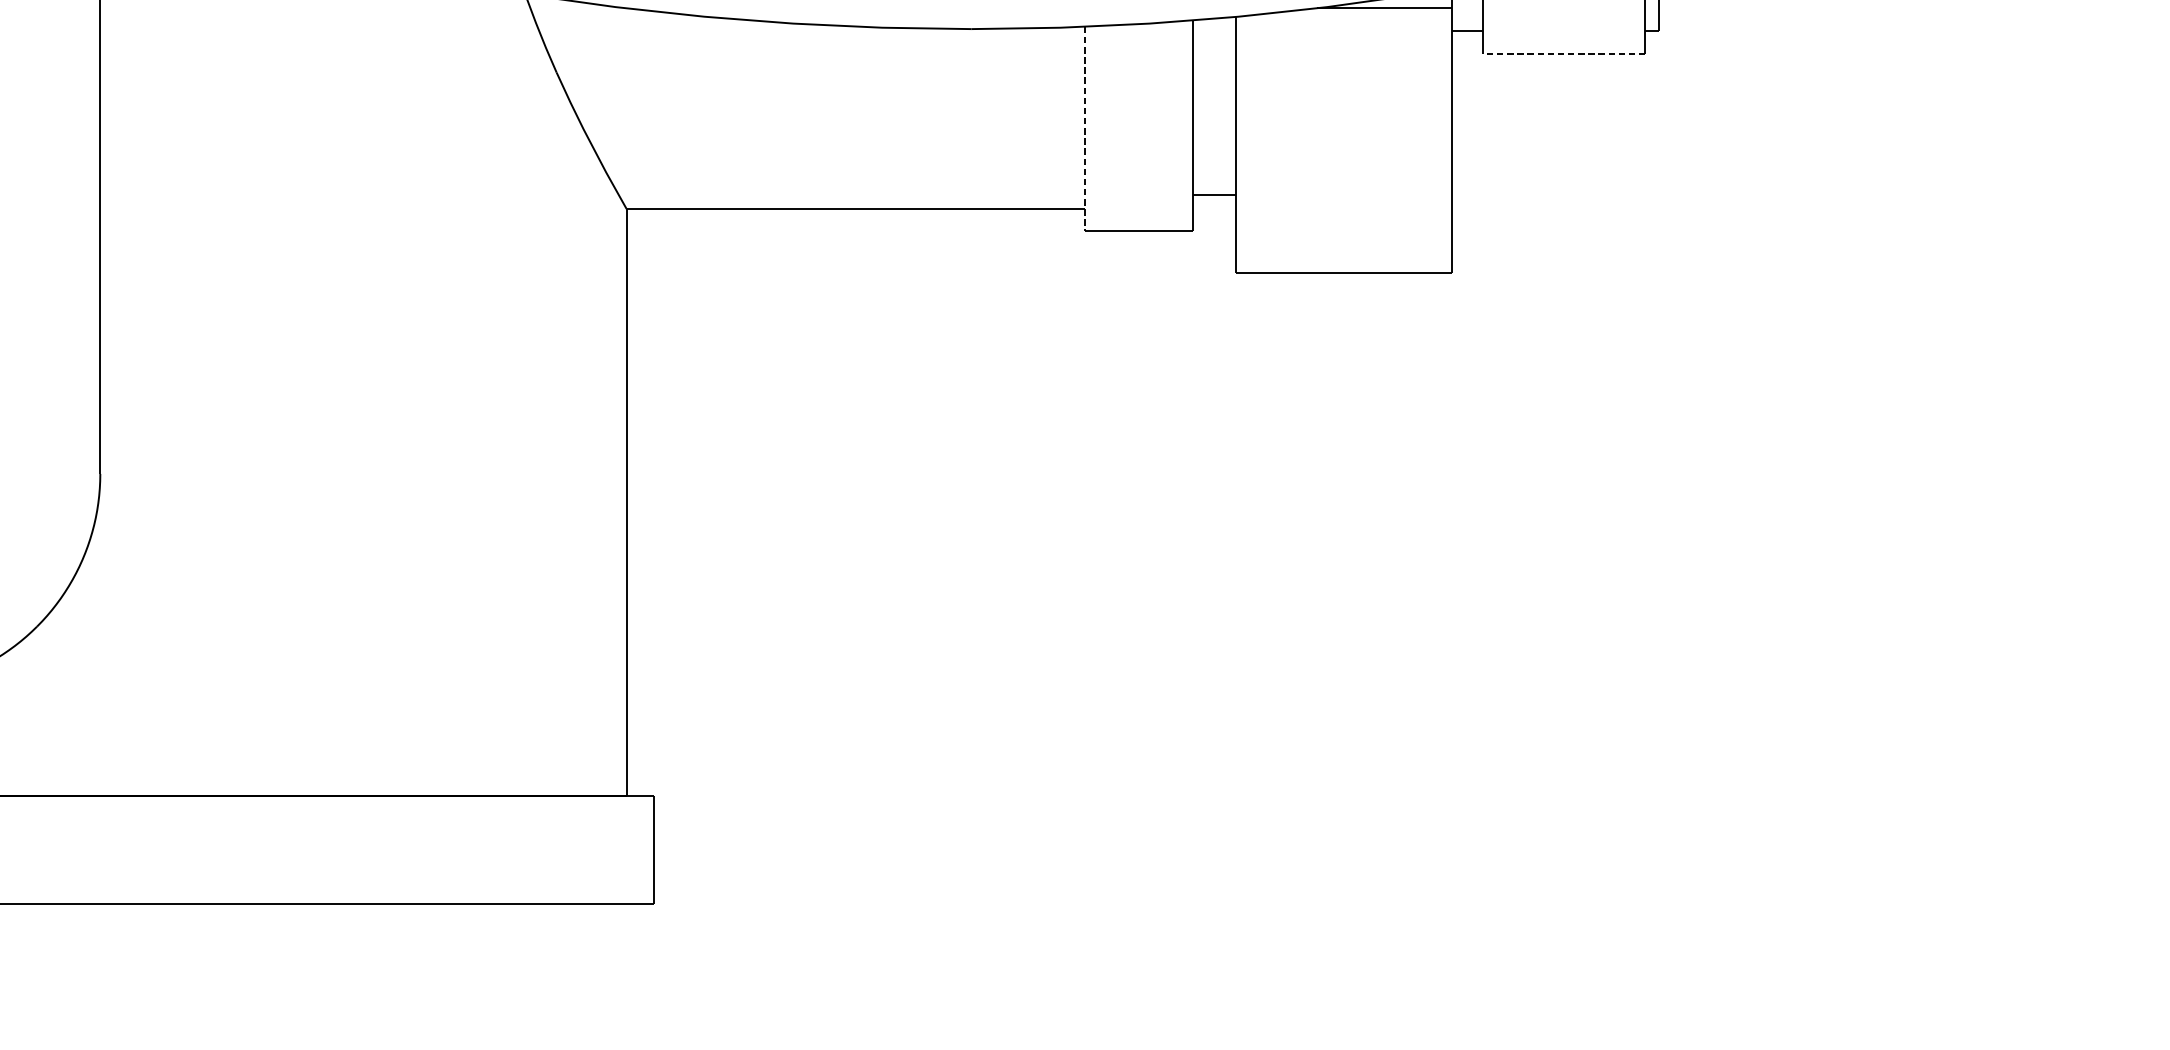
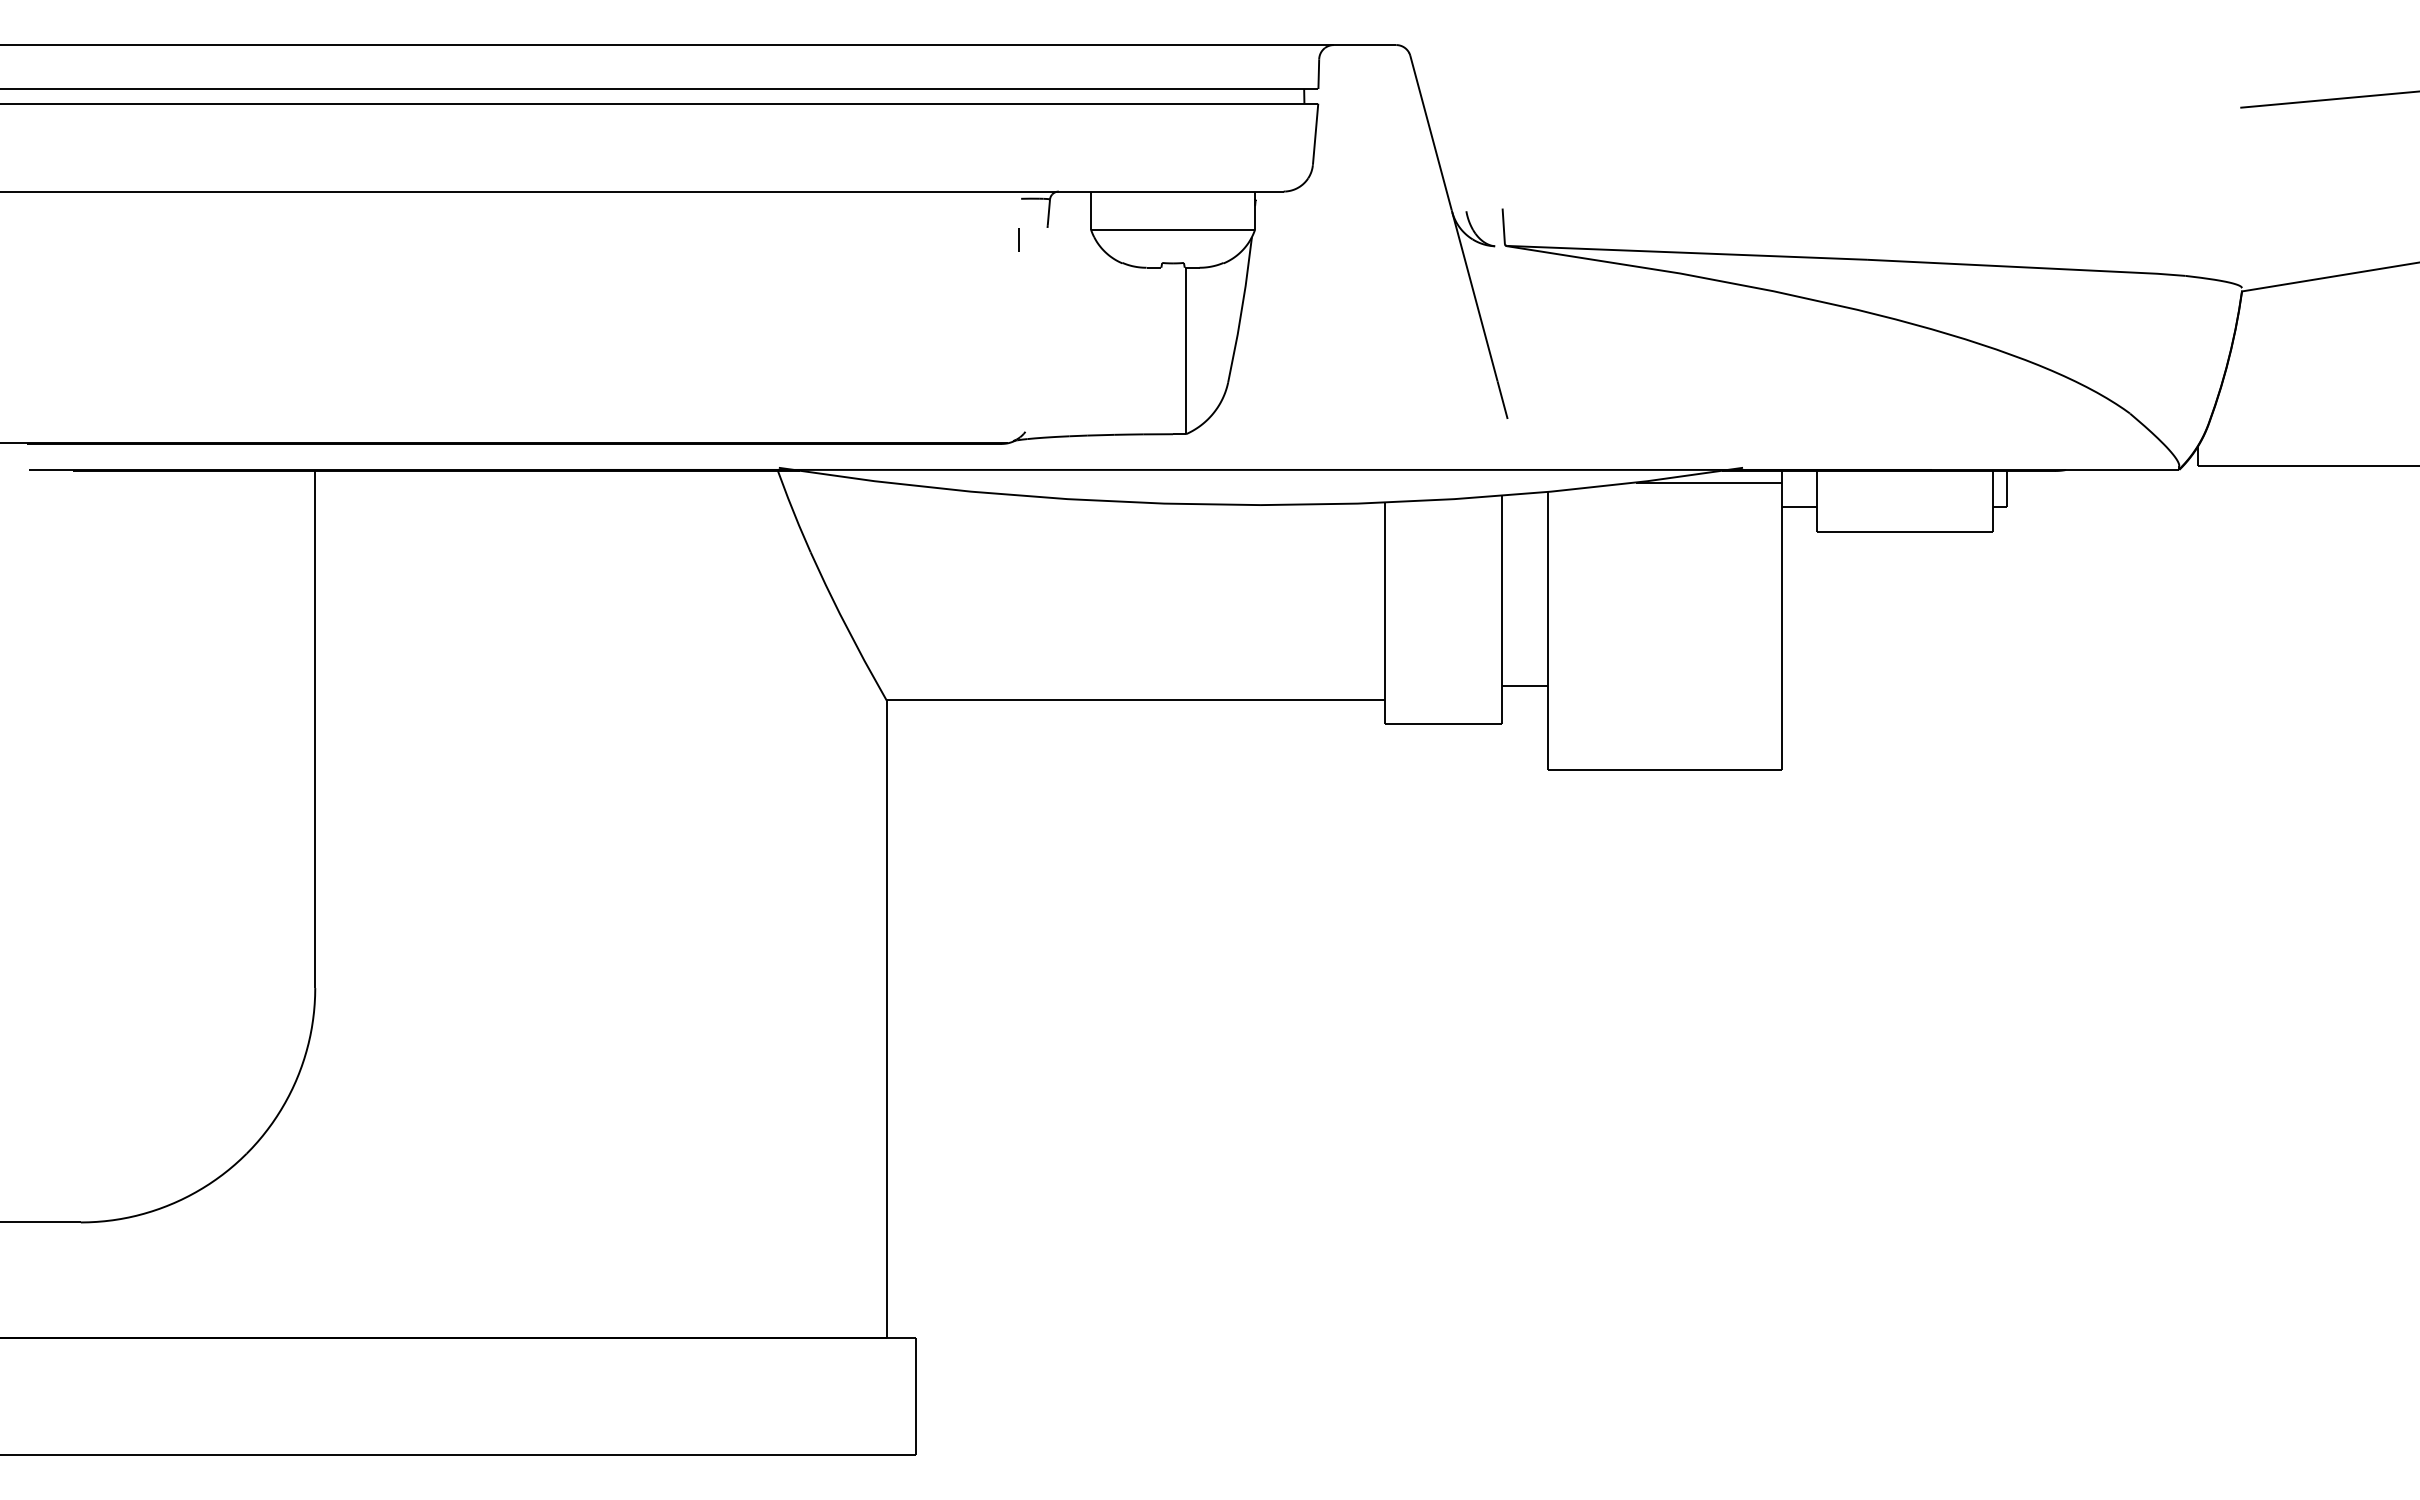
line: (1564, 53) -> (1904, 531), dashed -> solid
line: (1085, 128) -> (1384, 613), dashed -> solid

